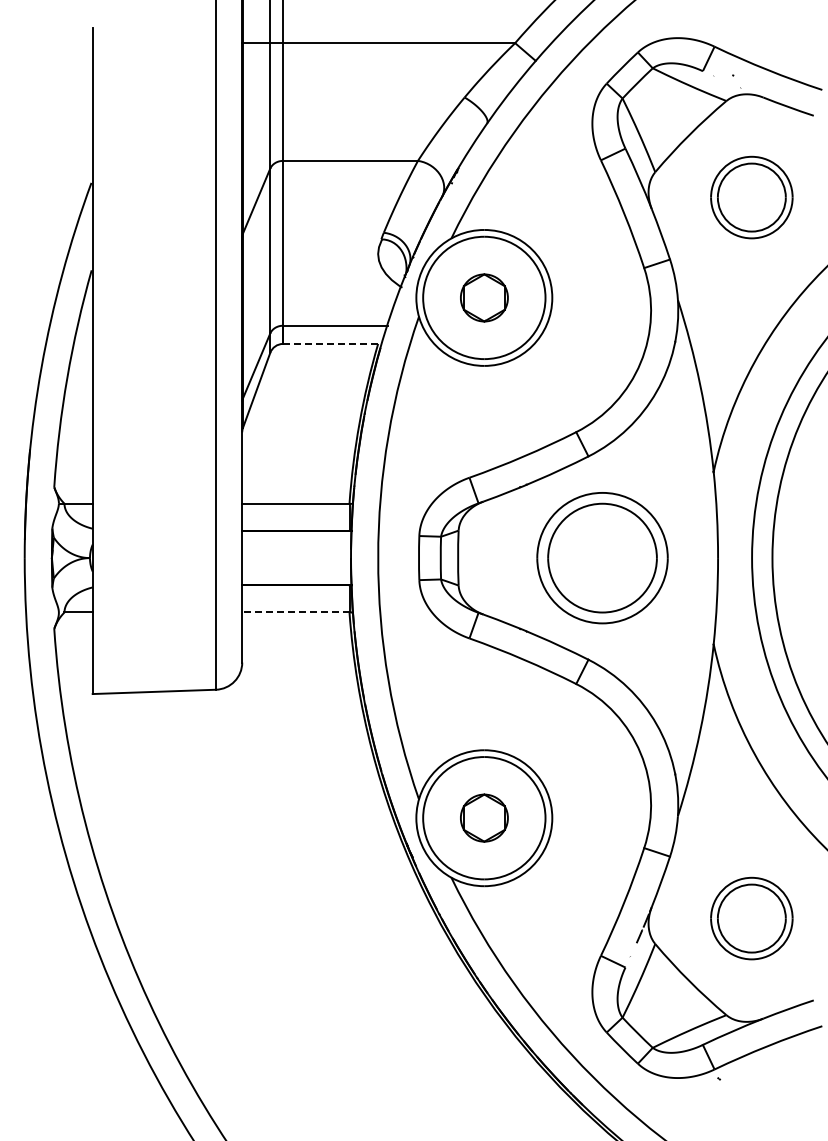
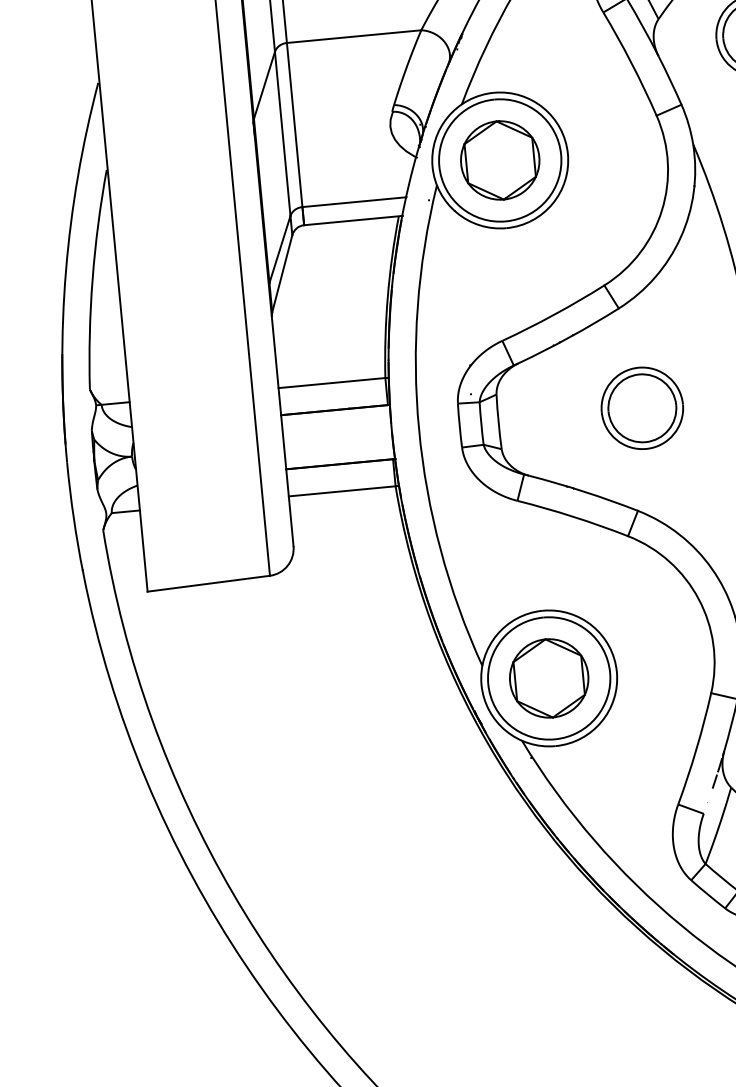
part: (484, 297) -> (500, 160), size x1.67
line: (332, 343) -> (353, 220), dashed -> solid
part: (602, 557) -> (642, 407), size x0.62
line: (295, 612) -> (341, 491), dashed -> solid
part: (484, 817) -> (549, 677), size x1.67

